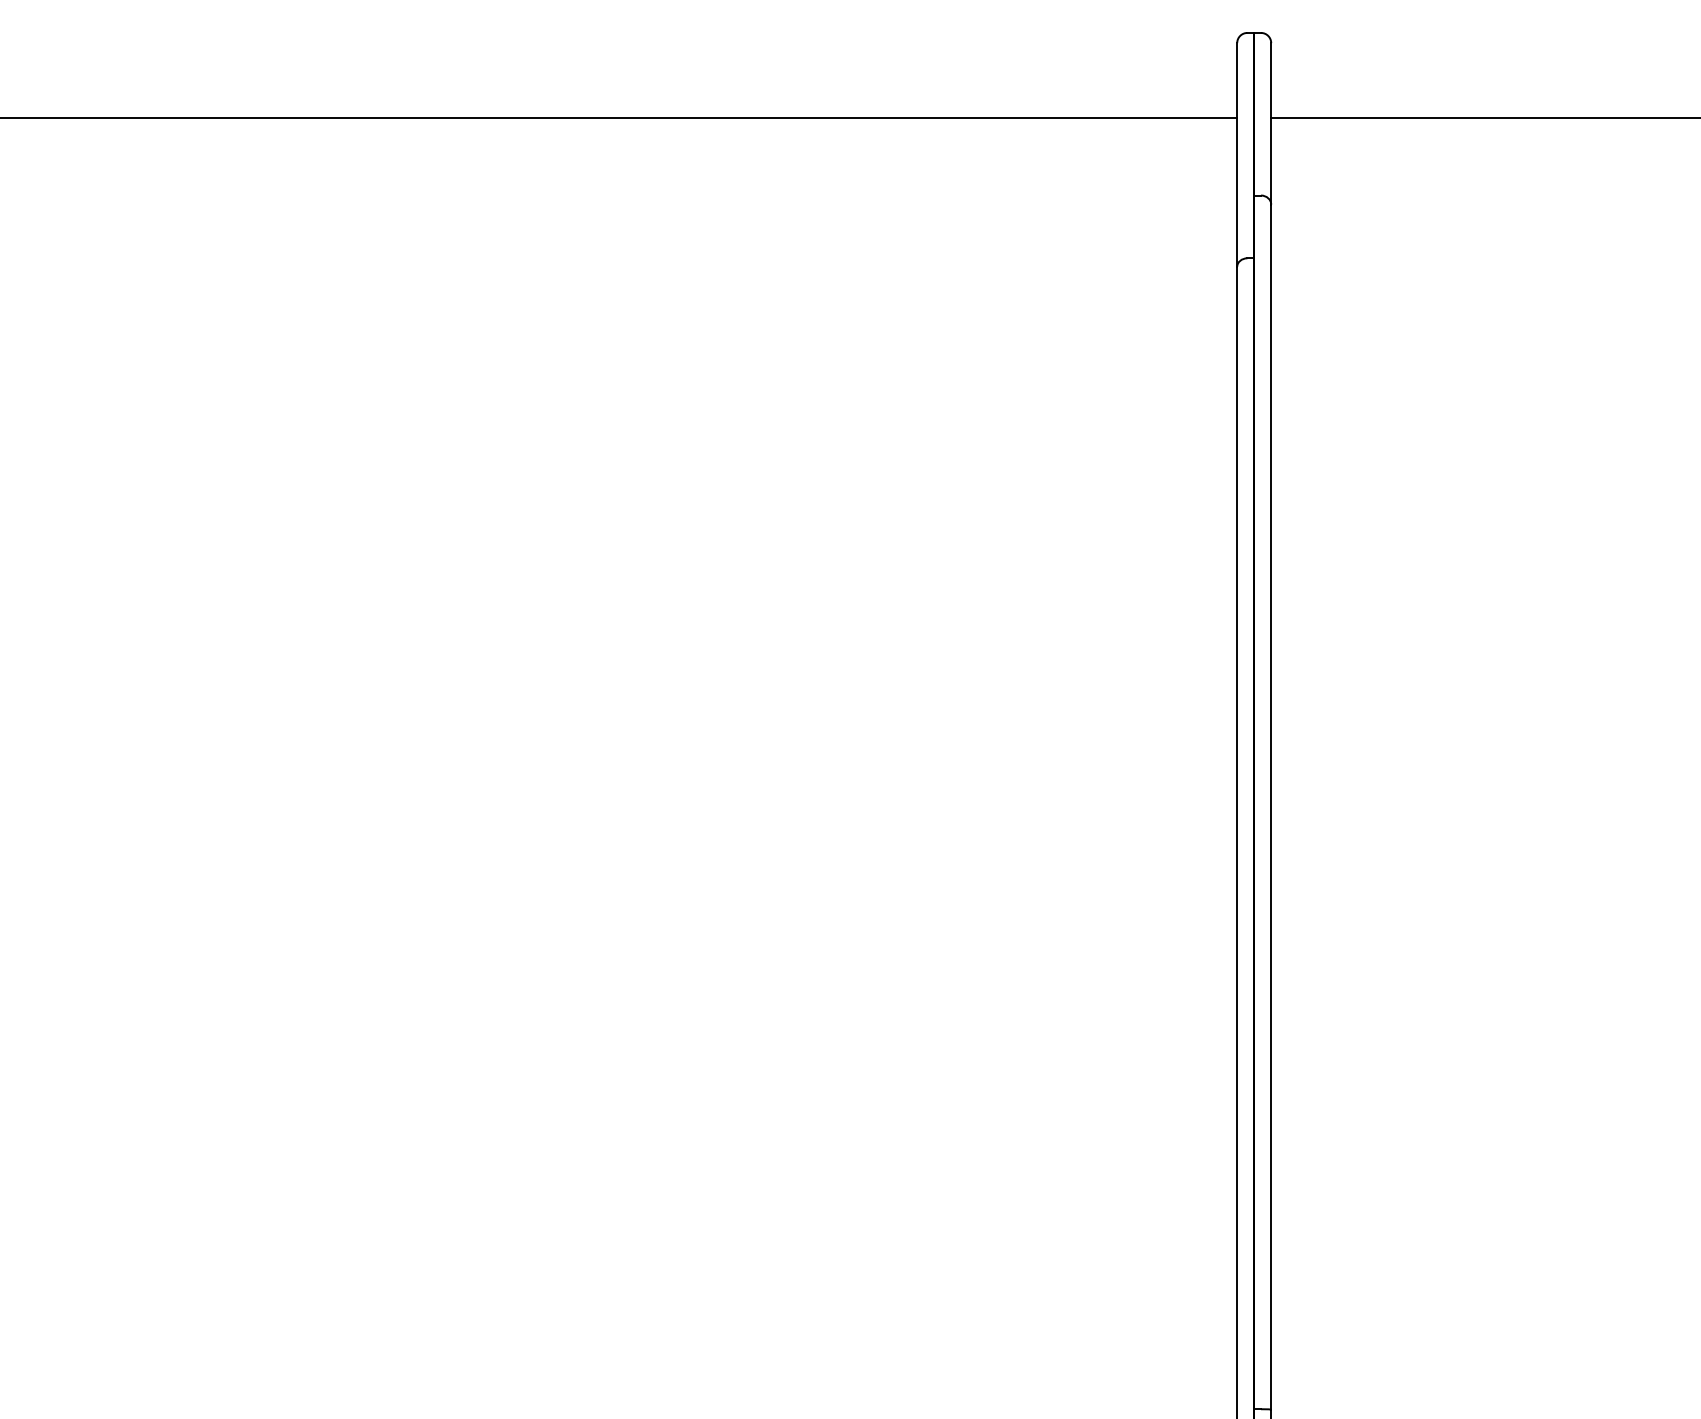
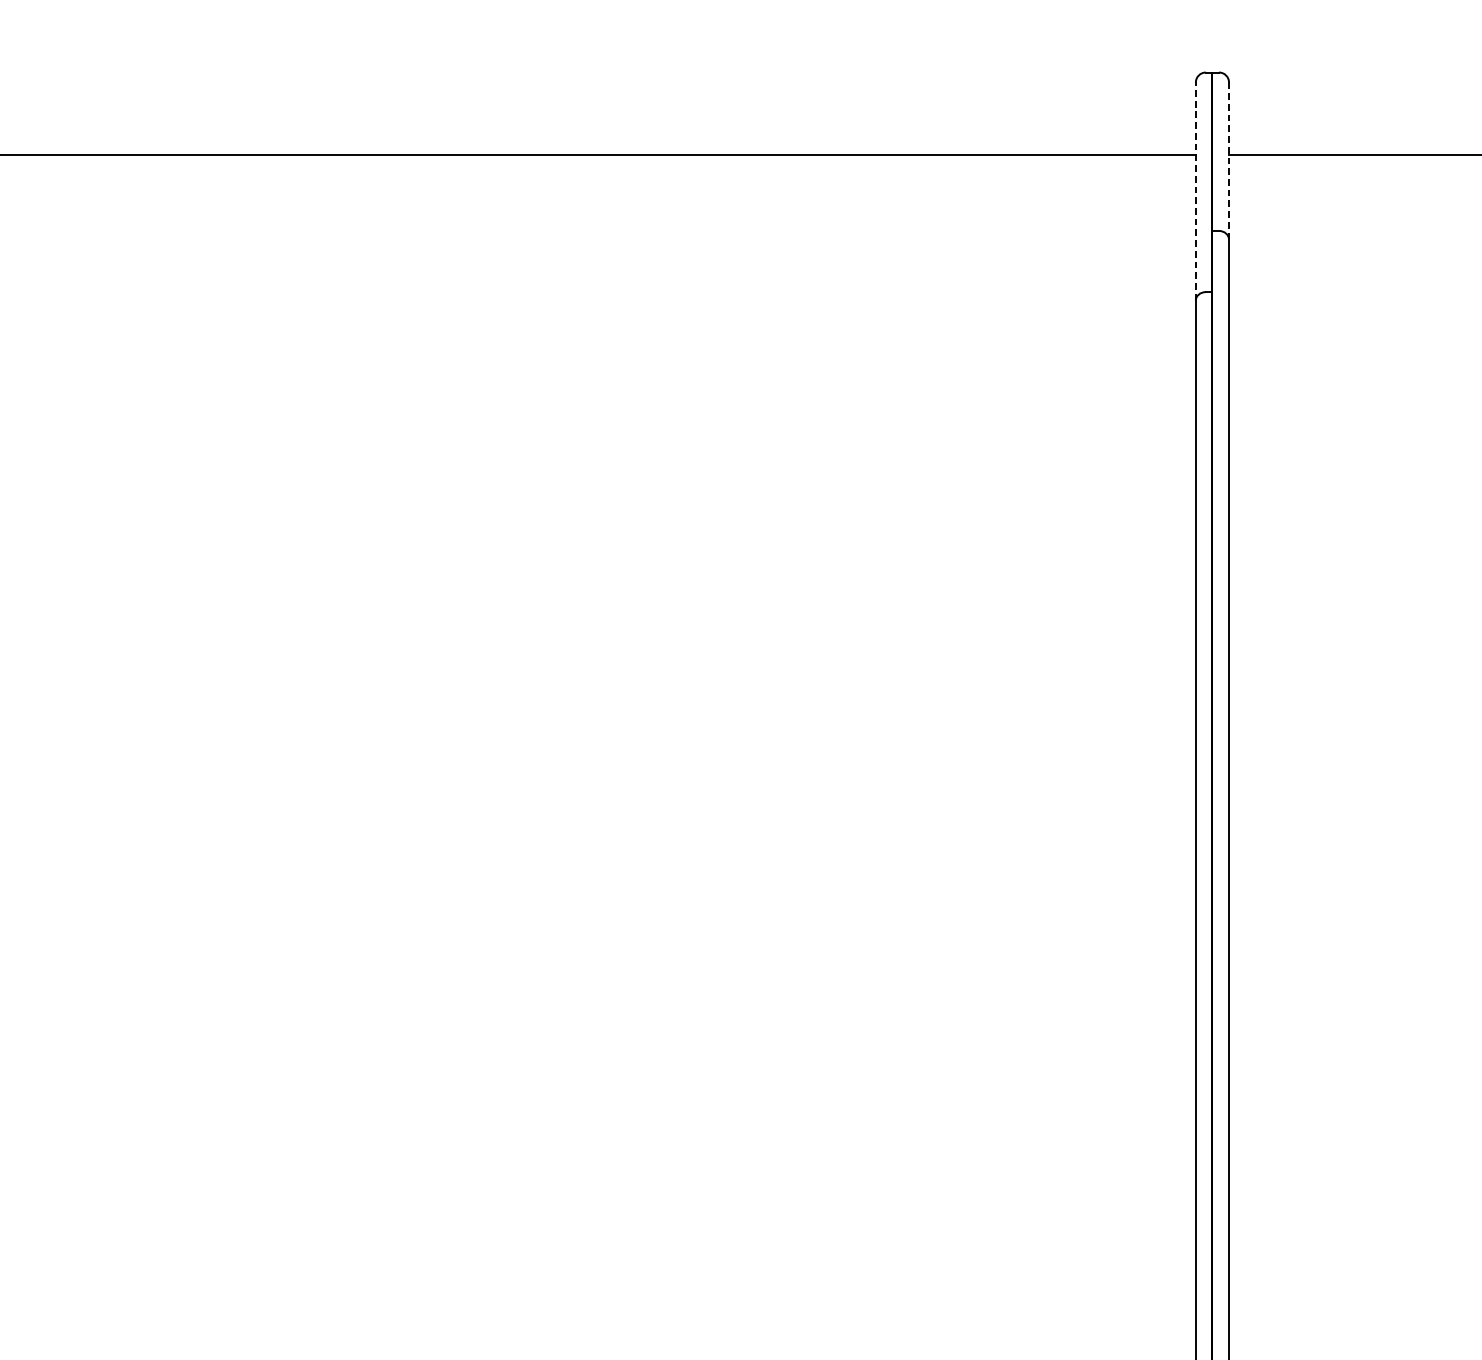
line: (1271, 123) -> (1229, 160), solid -> dashed
line: (1237, 155) -> (1196, 191), solid -> dashed

